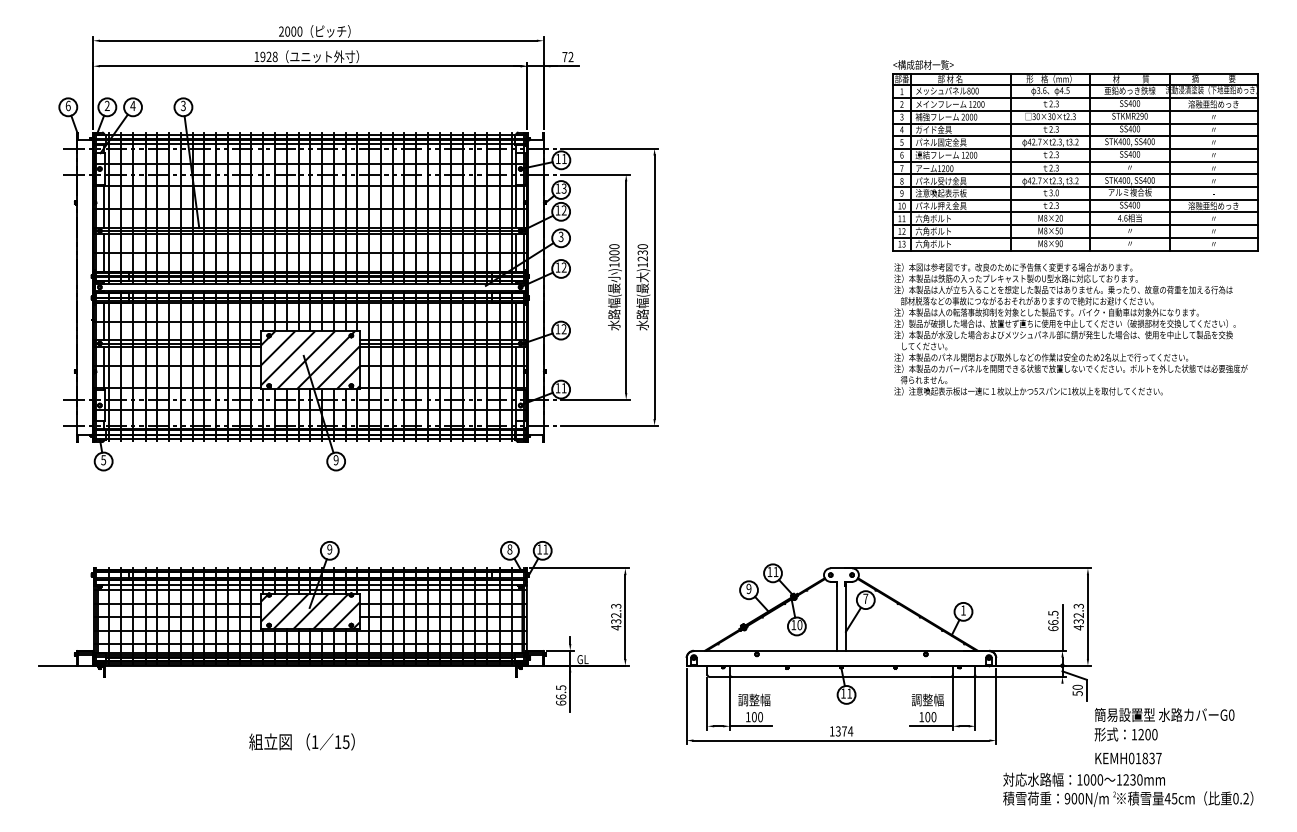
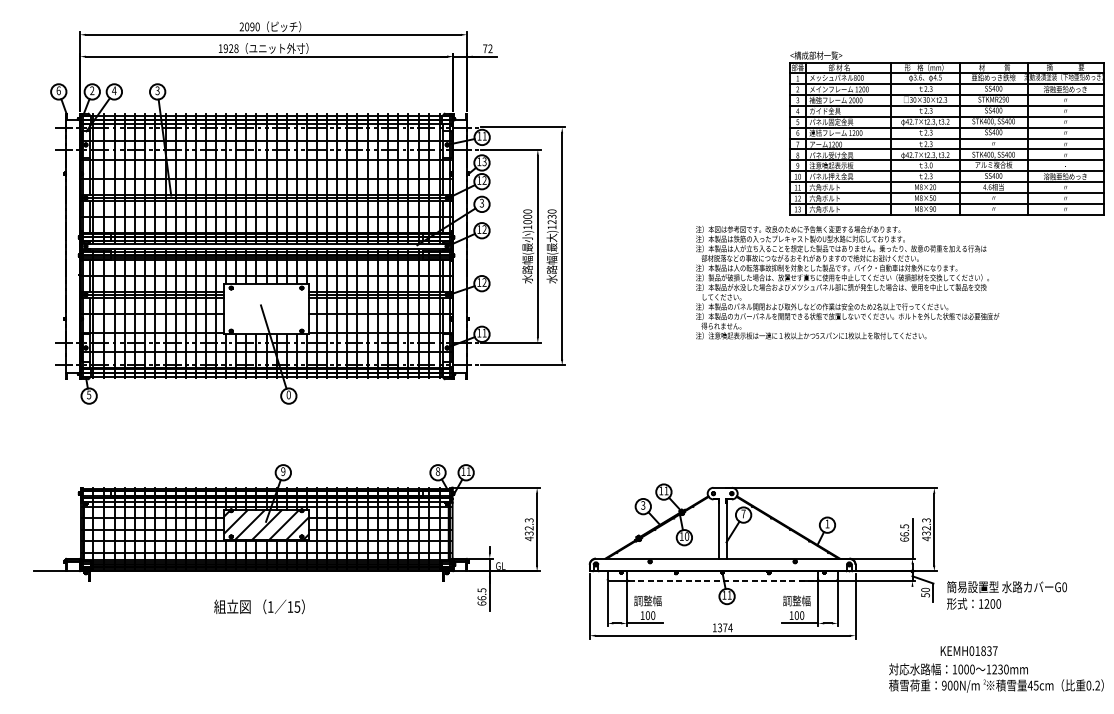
text: (293, 31) -> (252, 26), 2000 -> 2090
part: (1075, 155) -> (946, 133), moved
text: (1070, 329) -> (847, 282), moved
hatch: (309, 360) -> (265, 309), removed
text: (335, 460) -> (288, 395), 9 -> 0
text: (748, 588) -> (642, 505), 9 -> 3
line: (841, 676) -> (722, 580), solid -> dashed
text: (1164, 724) -> (1006, 595), moved
text: (301, 741) -> (259, 606), moved
text: (1128, 789) -> (996, 677), moved

